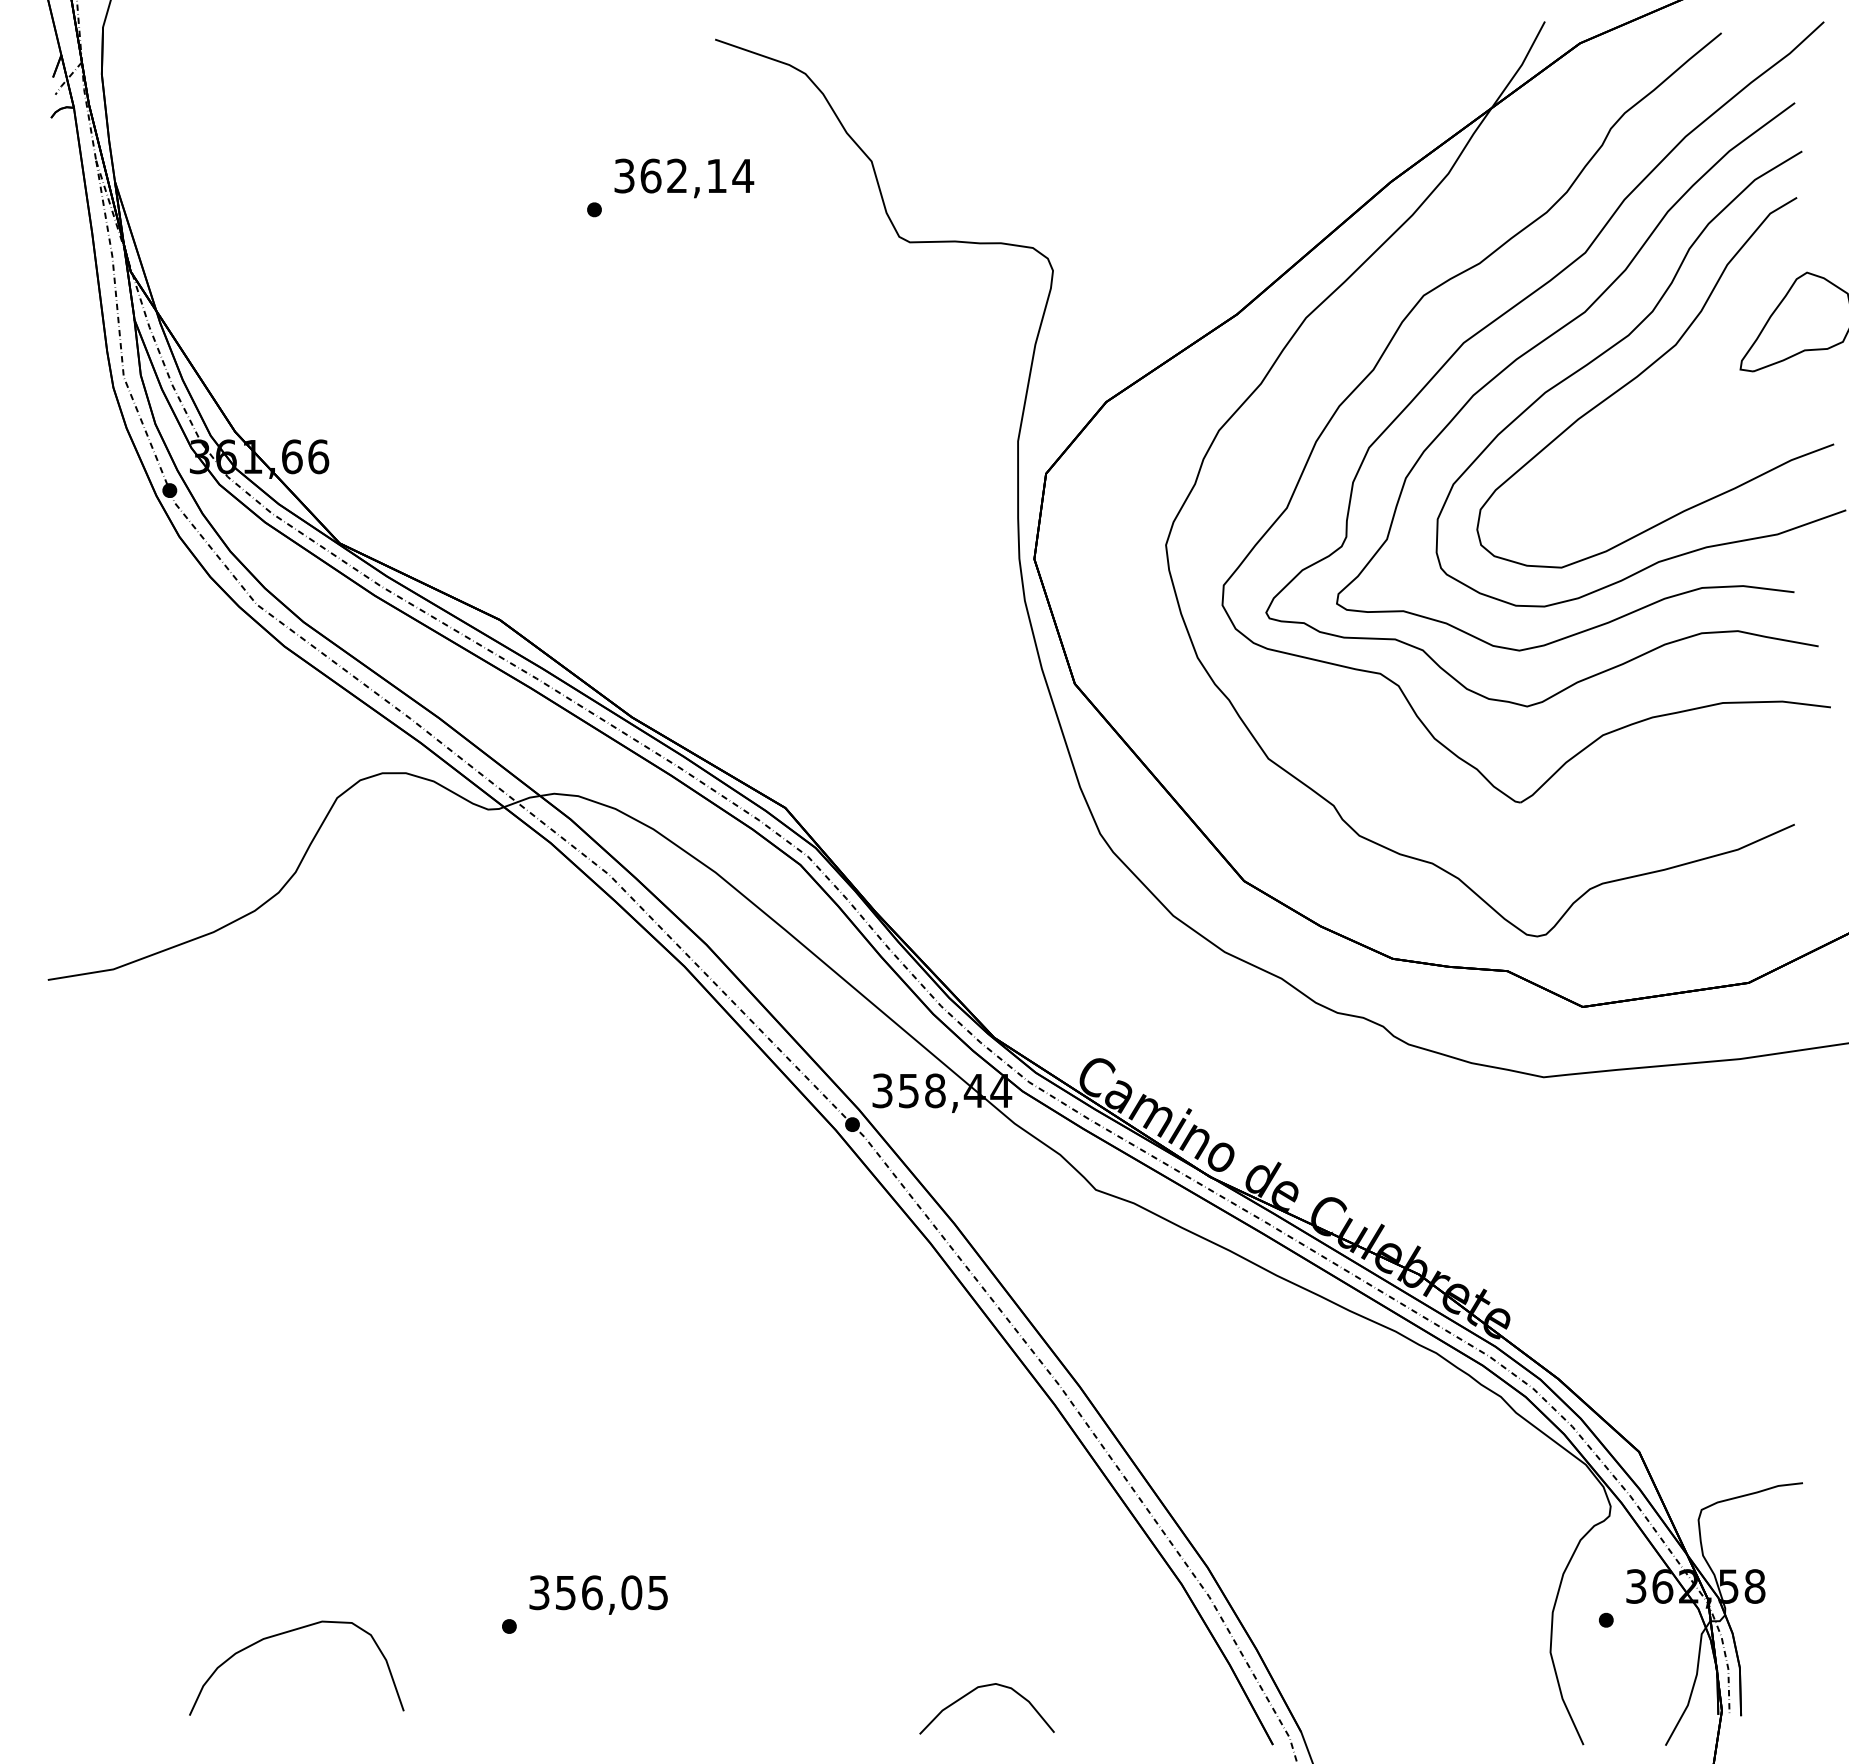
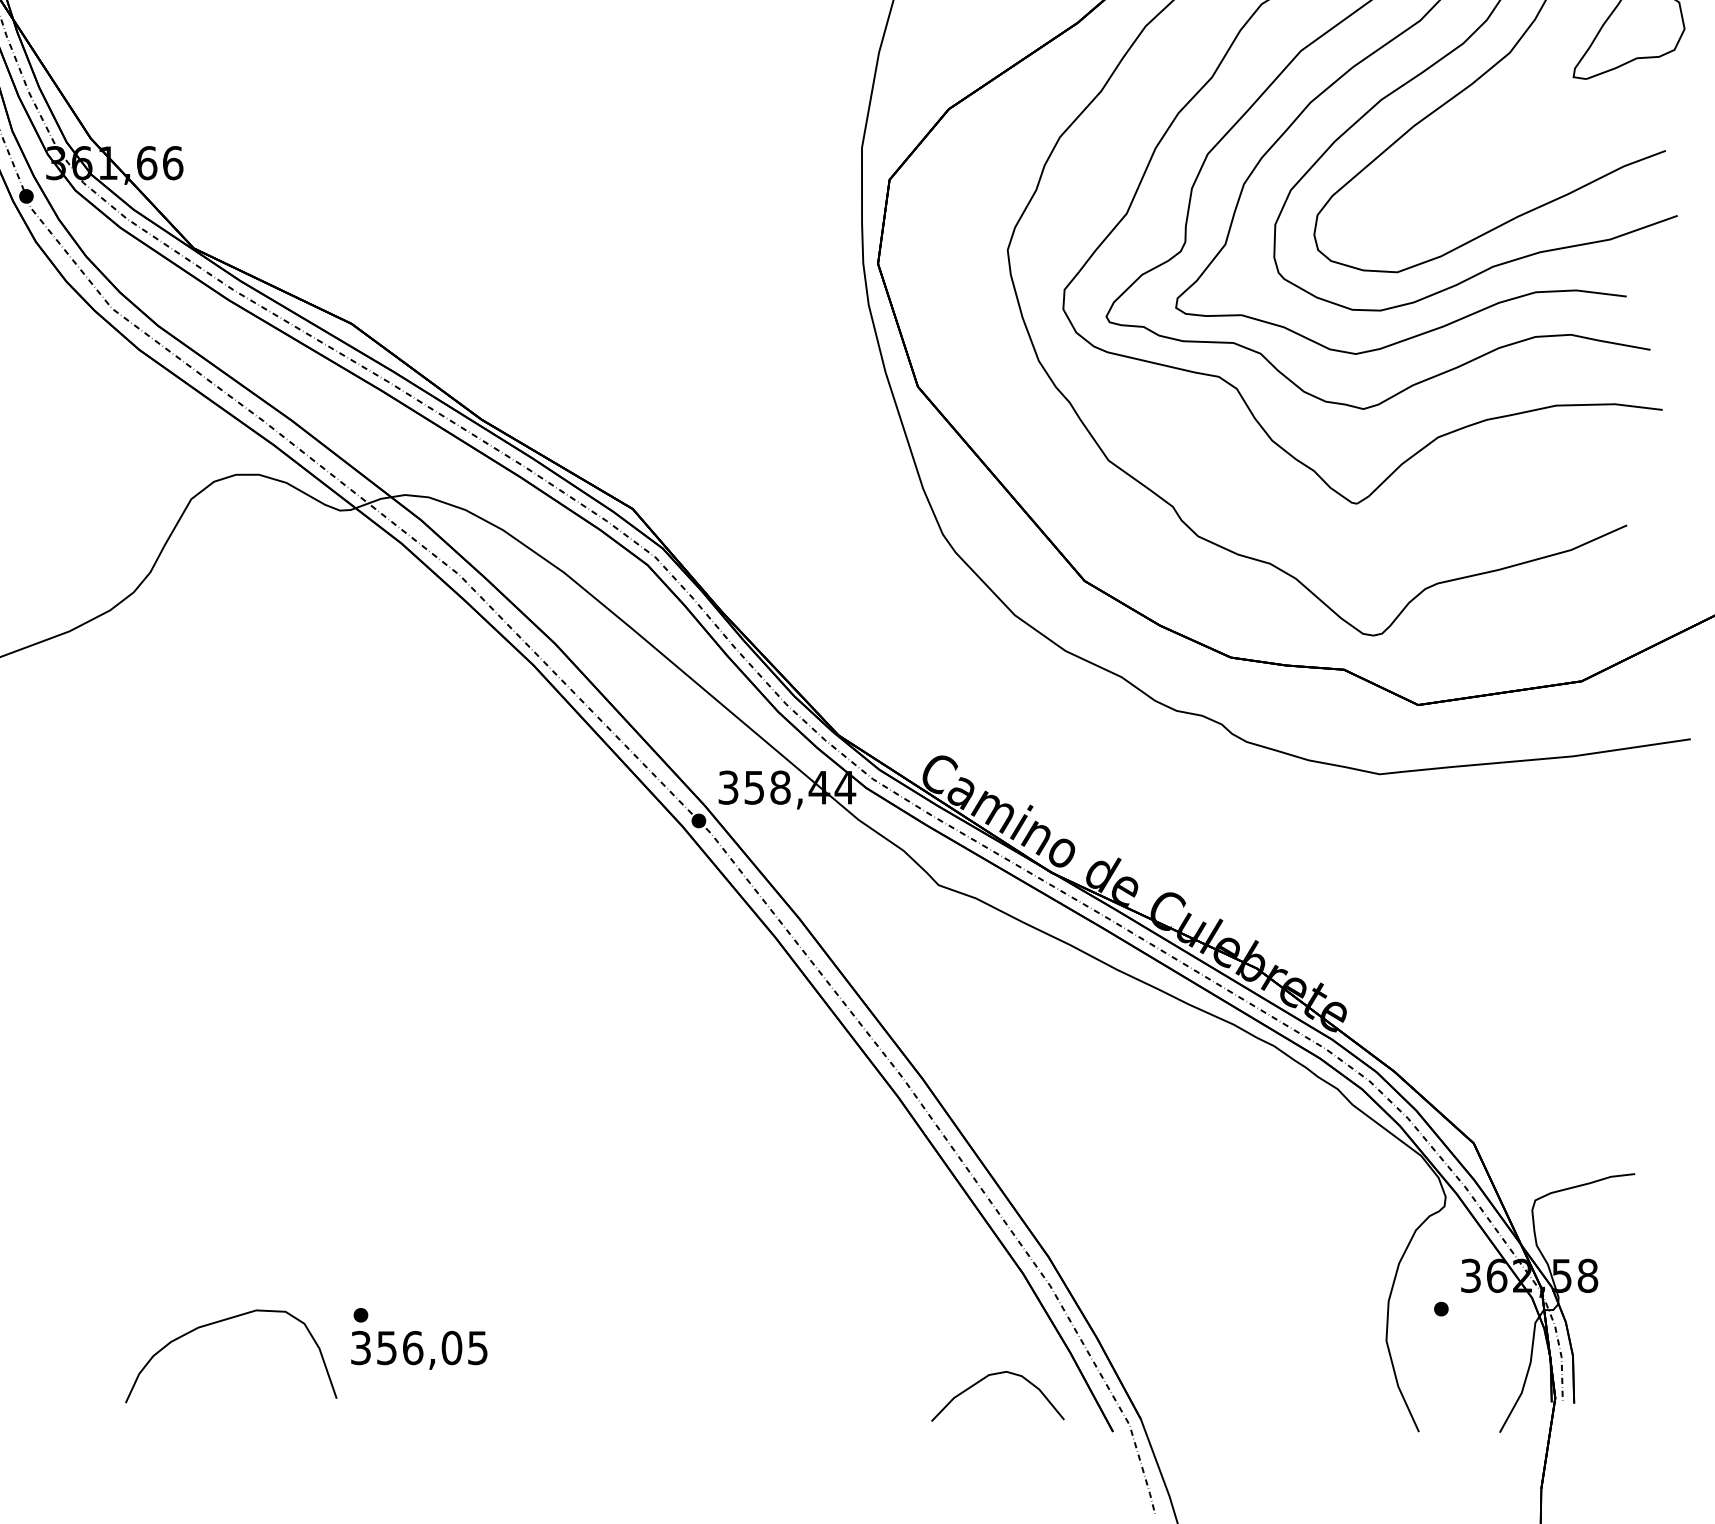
text: (598, 1594) -> (419, 1349), moved
curve: (286, 1633) -> (221, 1322), moved
curve: (983, 1687) -> (994, 1375), moved

